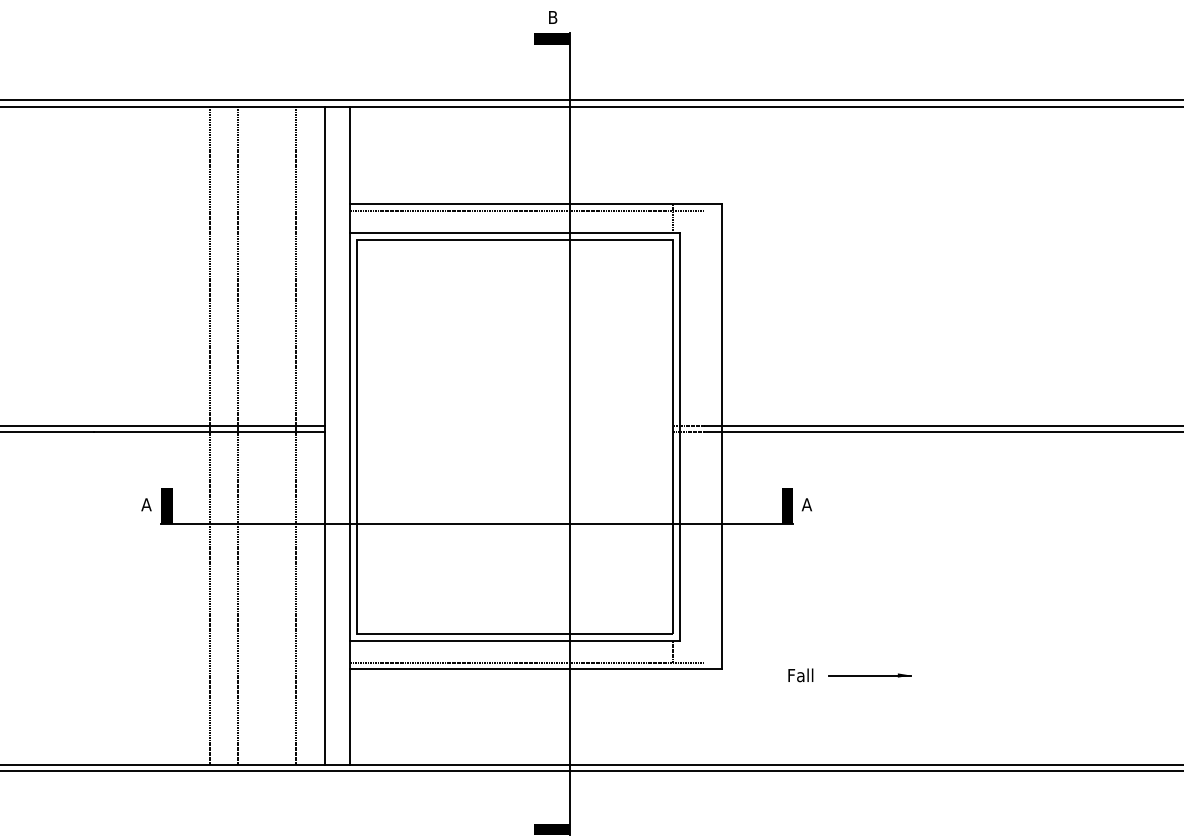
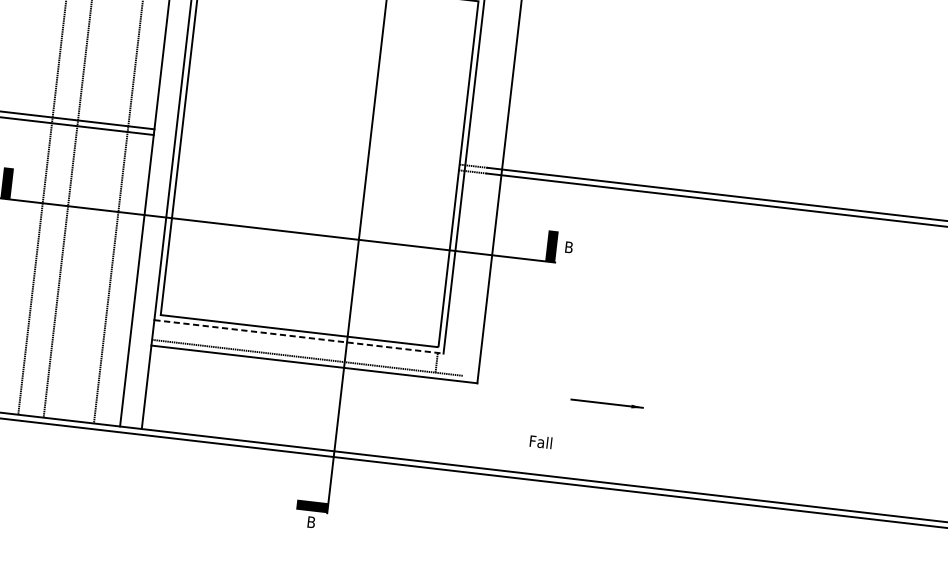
text: (806, 504) -> (568, 247), A -> B
line: (514, 640) -> (298, 336), solid -> dashed
text: (800, 675) -> (540, 442), moved

